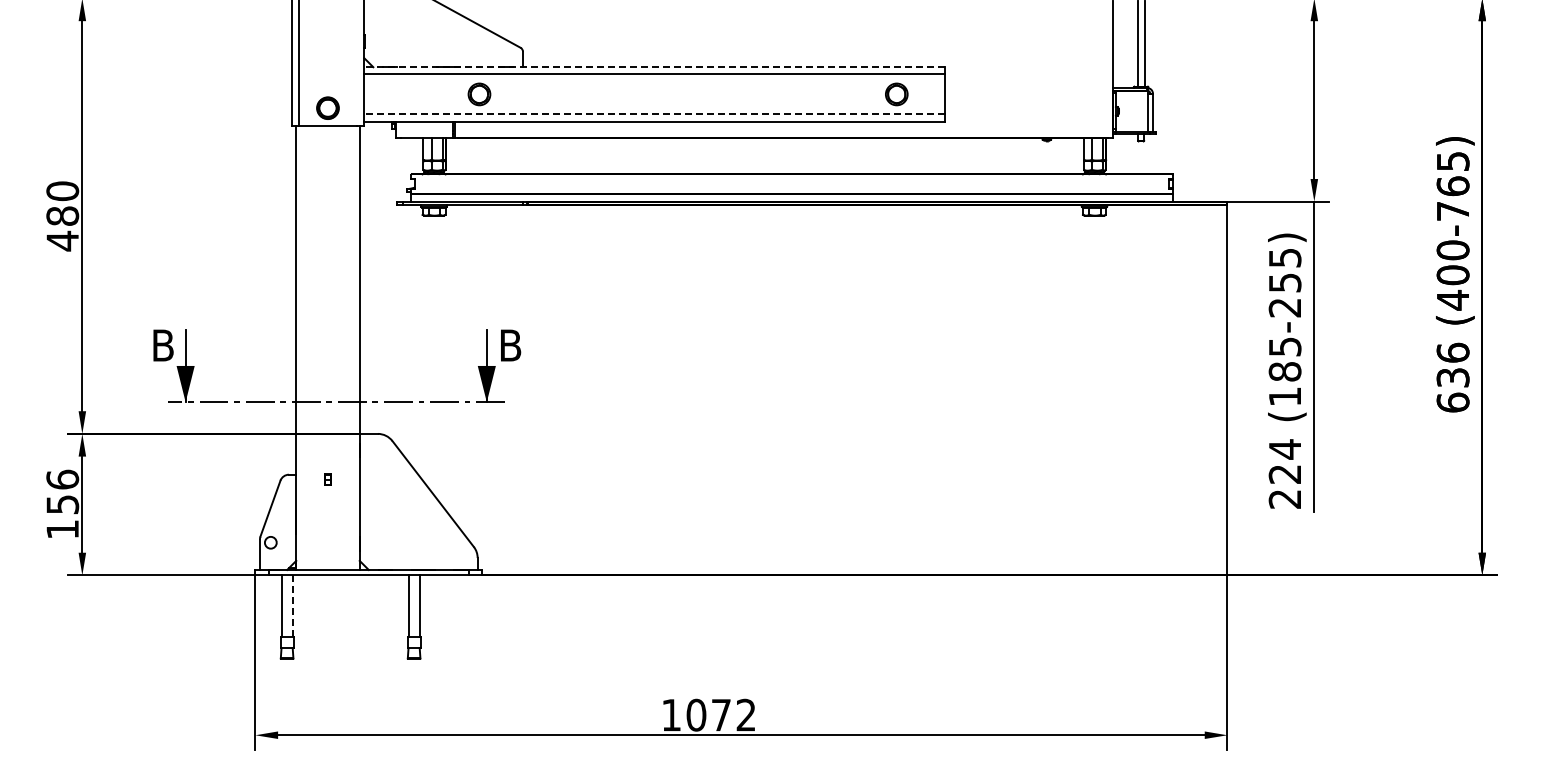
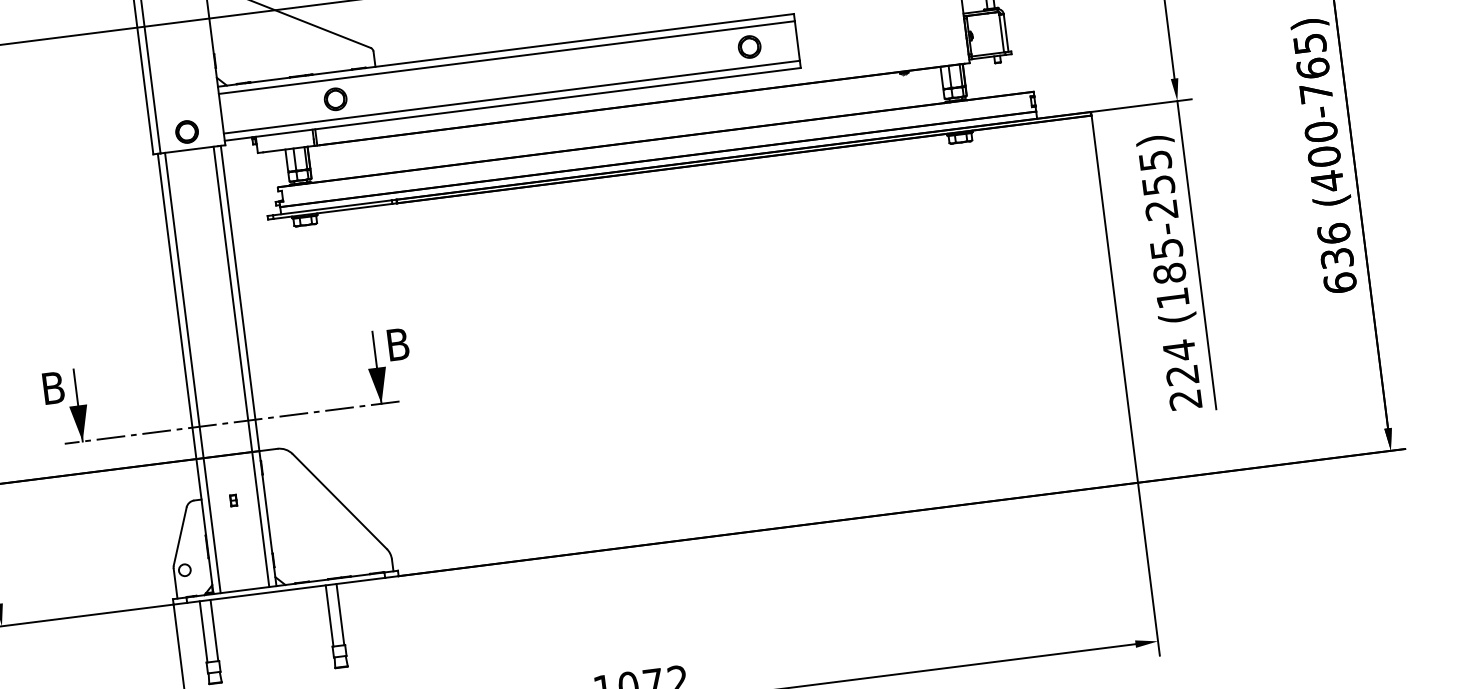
line: (654, 67) -> (505, 50), dashed -> solid
line: (654, 114) -> (511, 97), dashed -> solid
line: (303, 347) -> (192, 372), added
line: (352, 347) -> (241, 366), added
line: (292, 606) -> (214, 630), dashed -> solid

